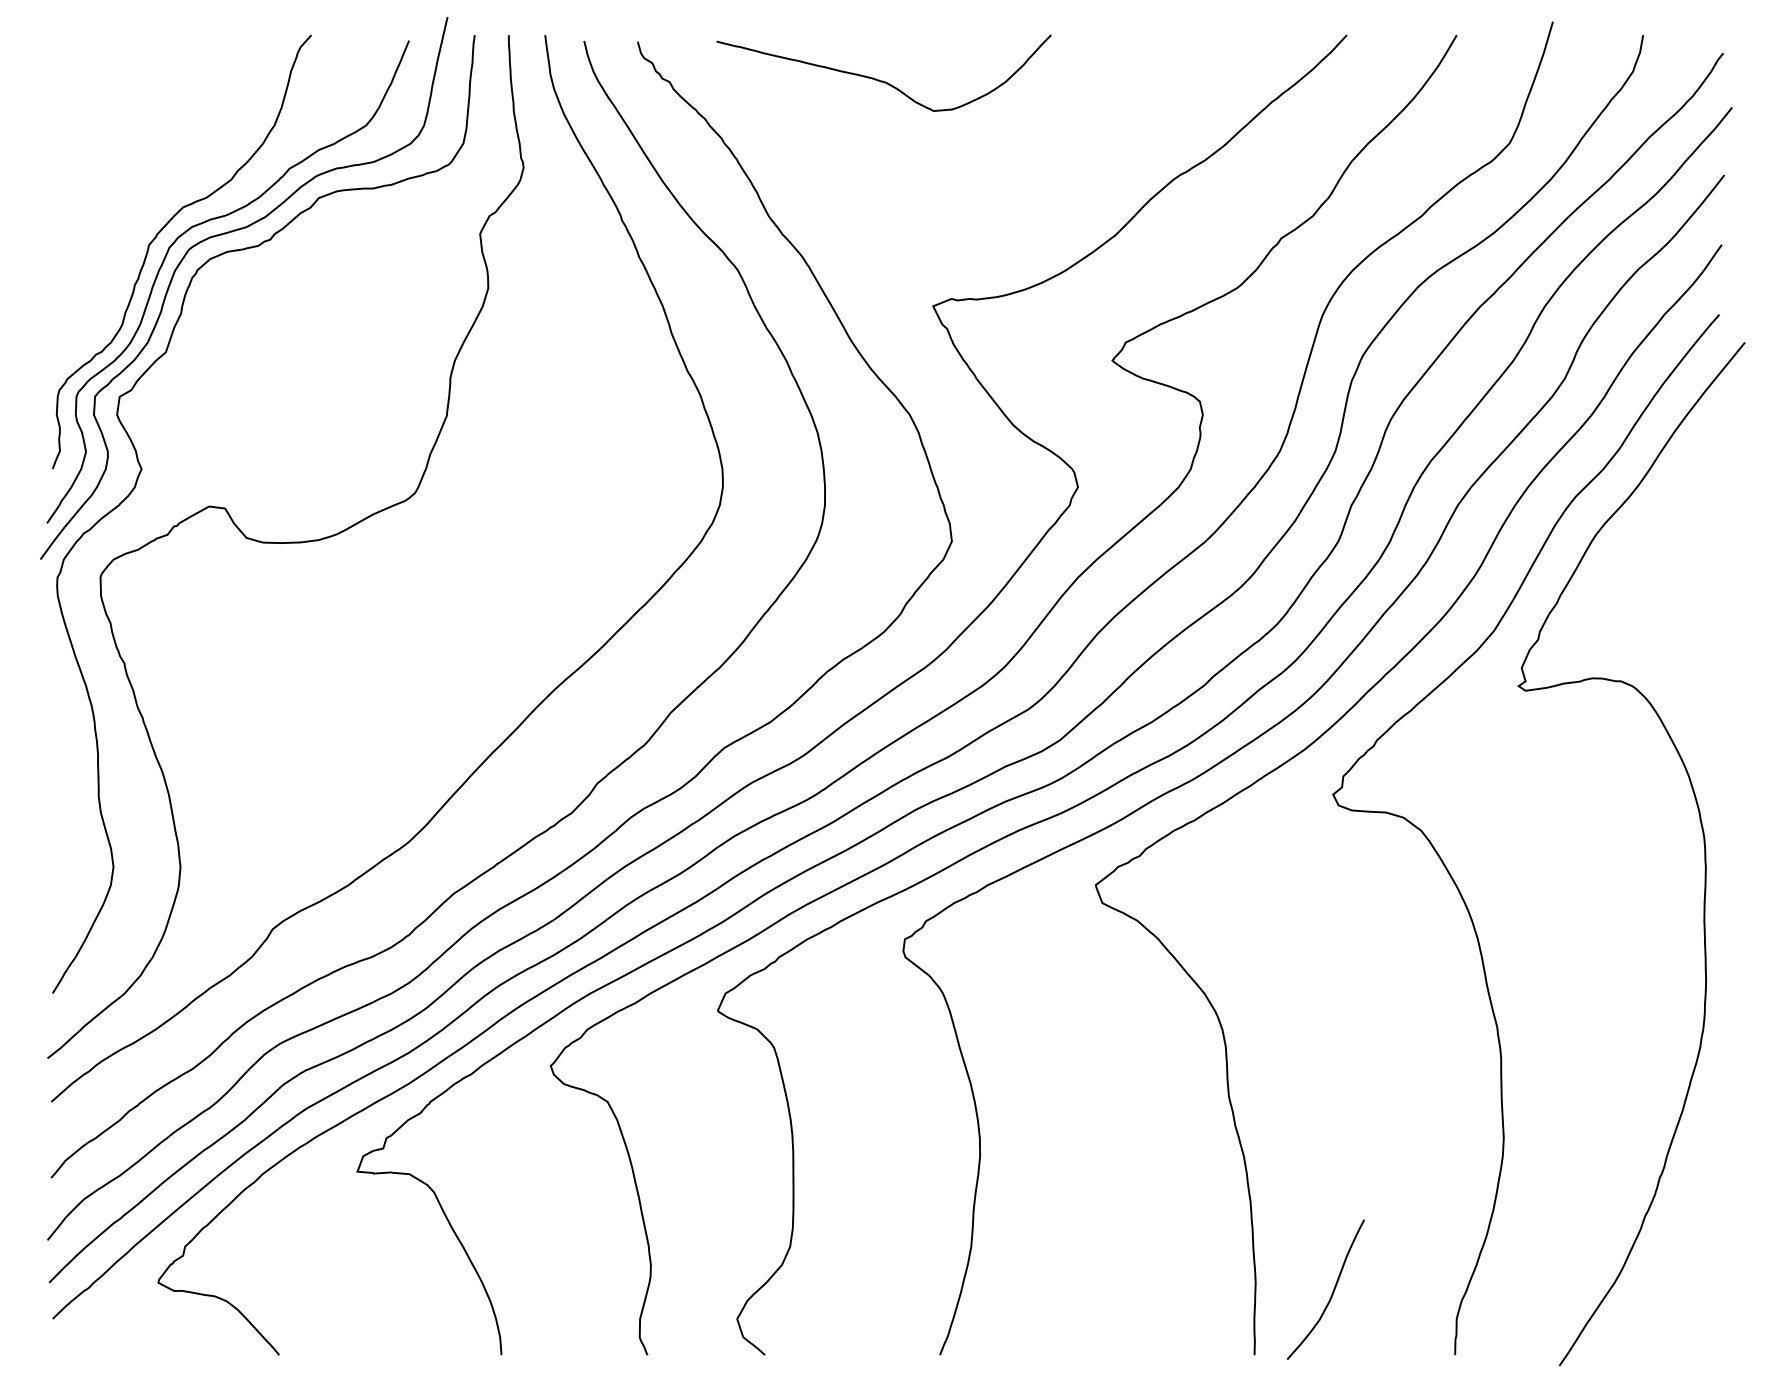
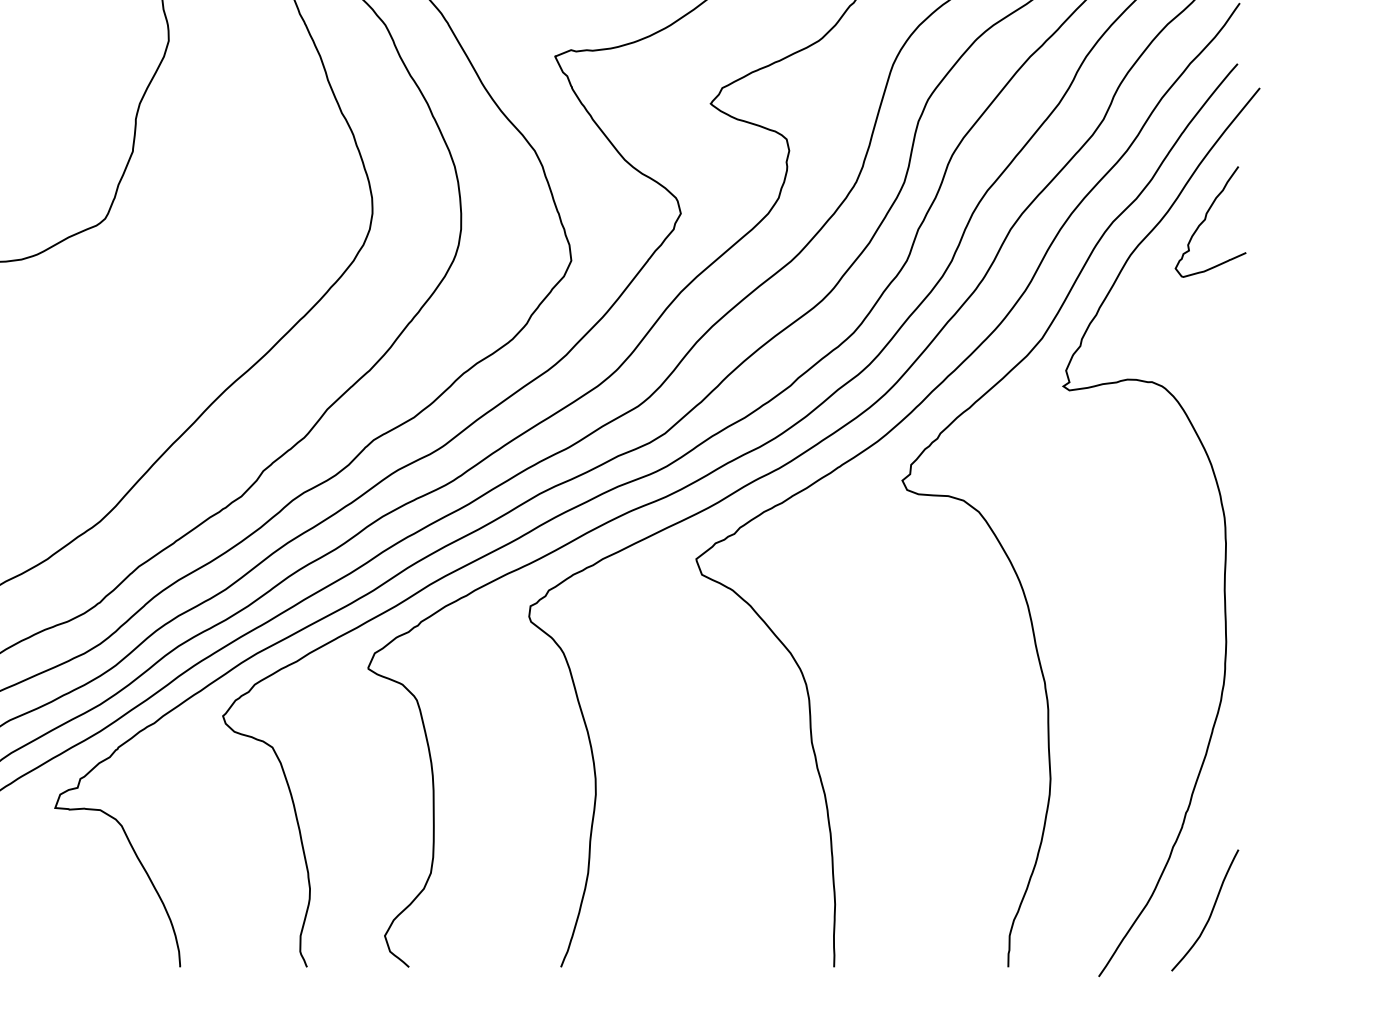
curve: (1682, 494) -> (1205, 219), added
curve: (1331, 1293) -> (1210, 913), moved

